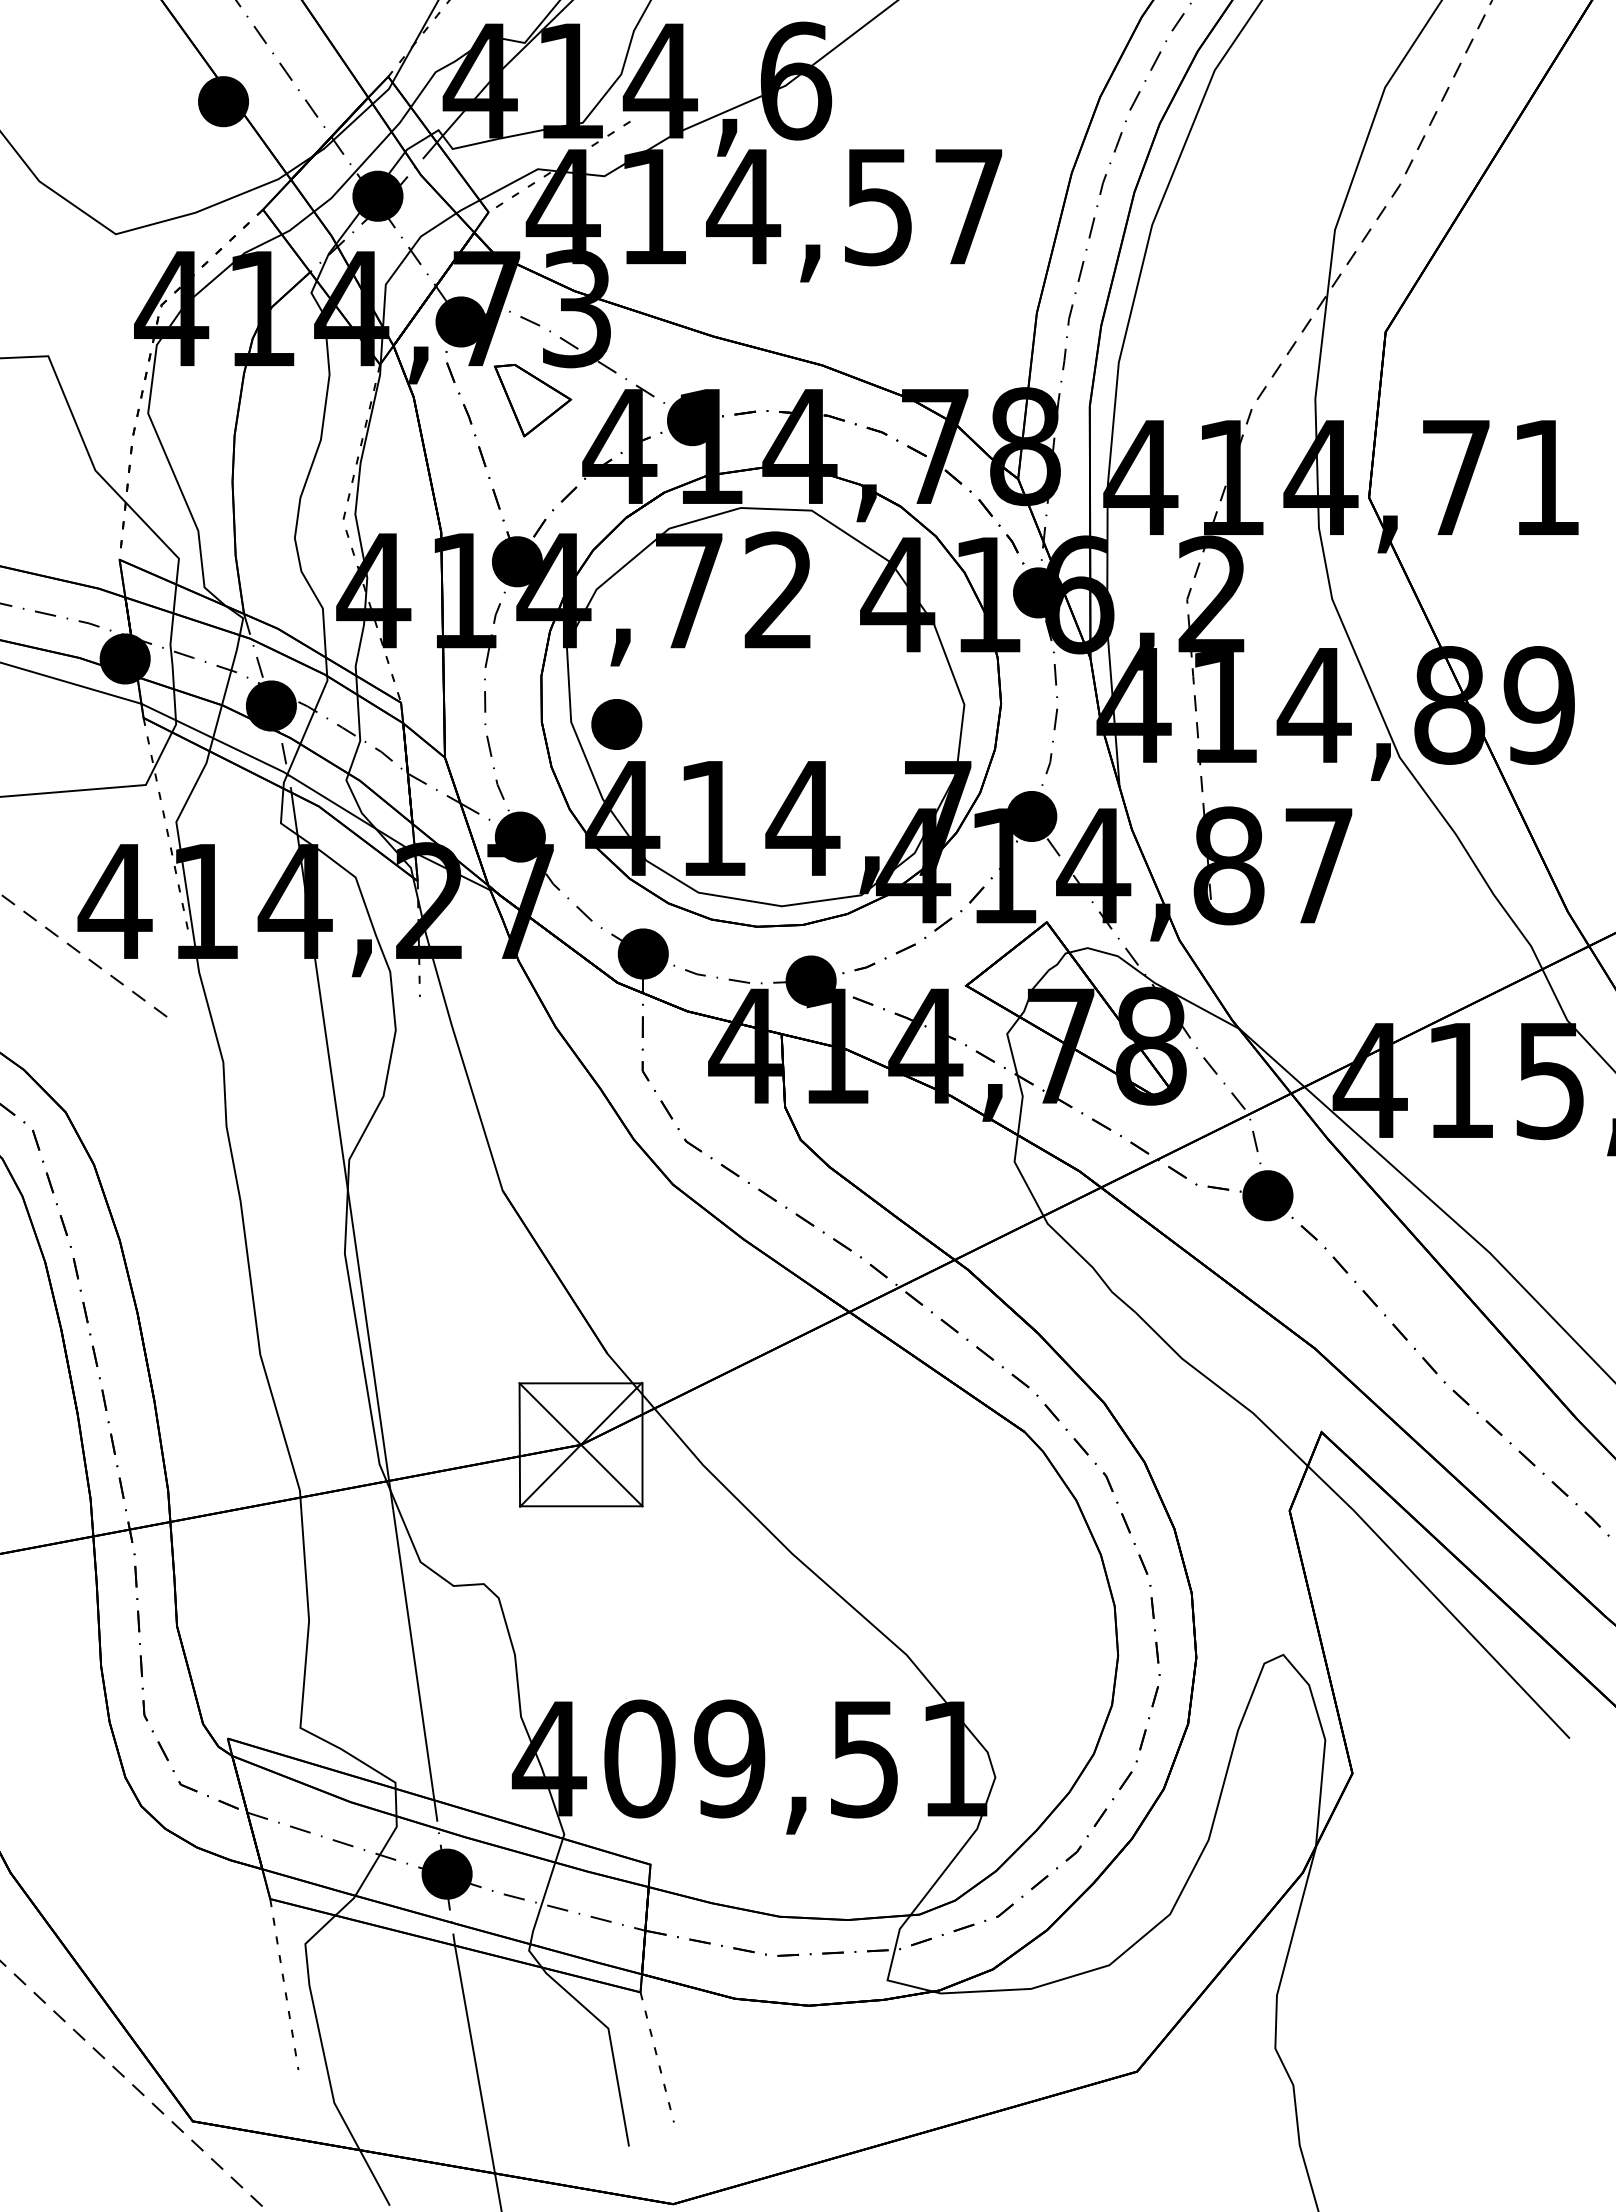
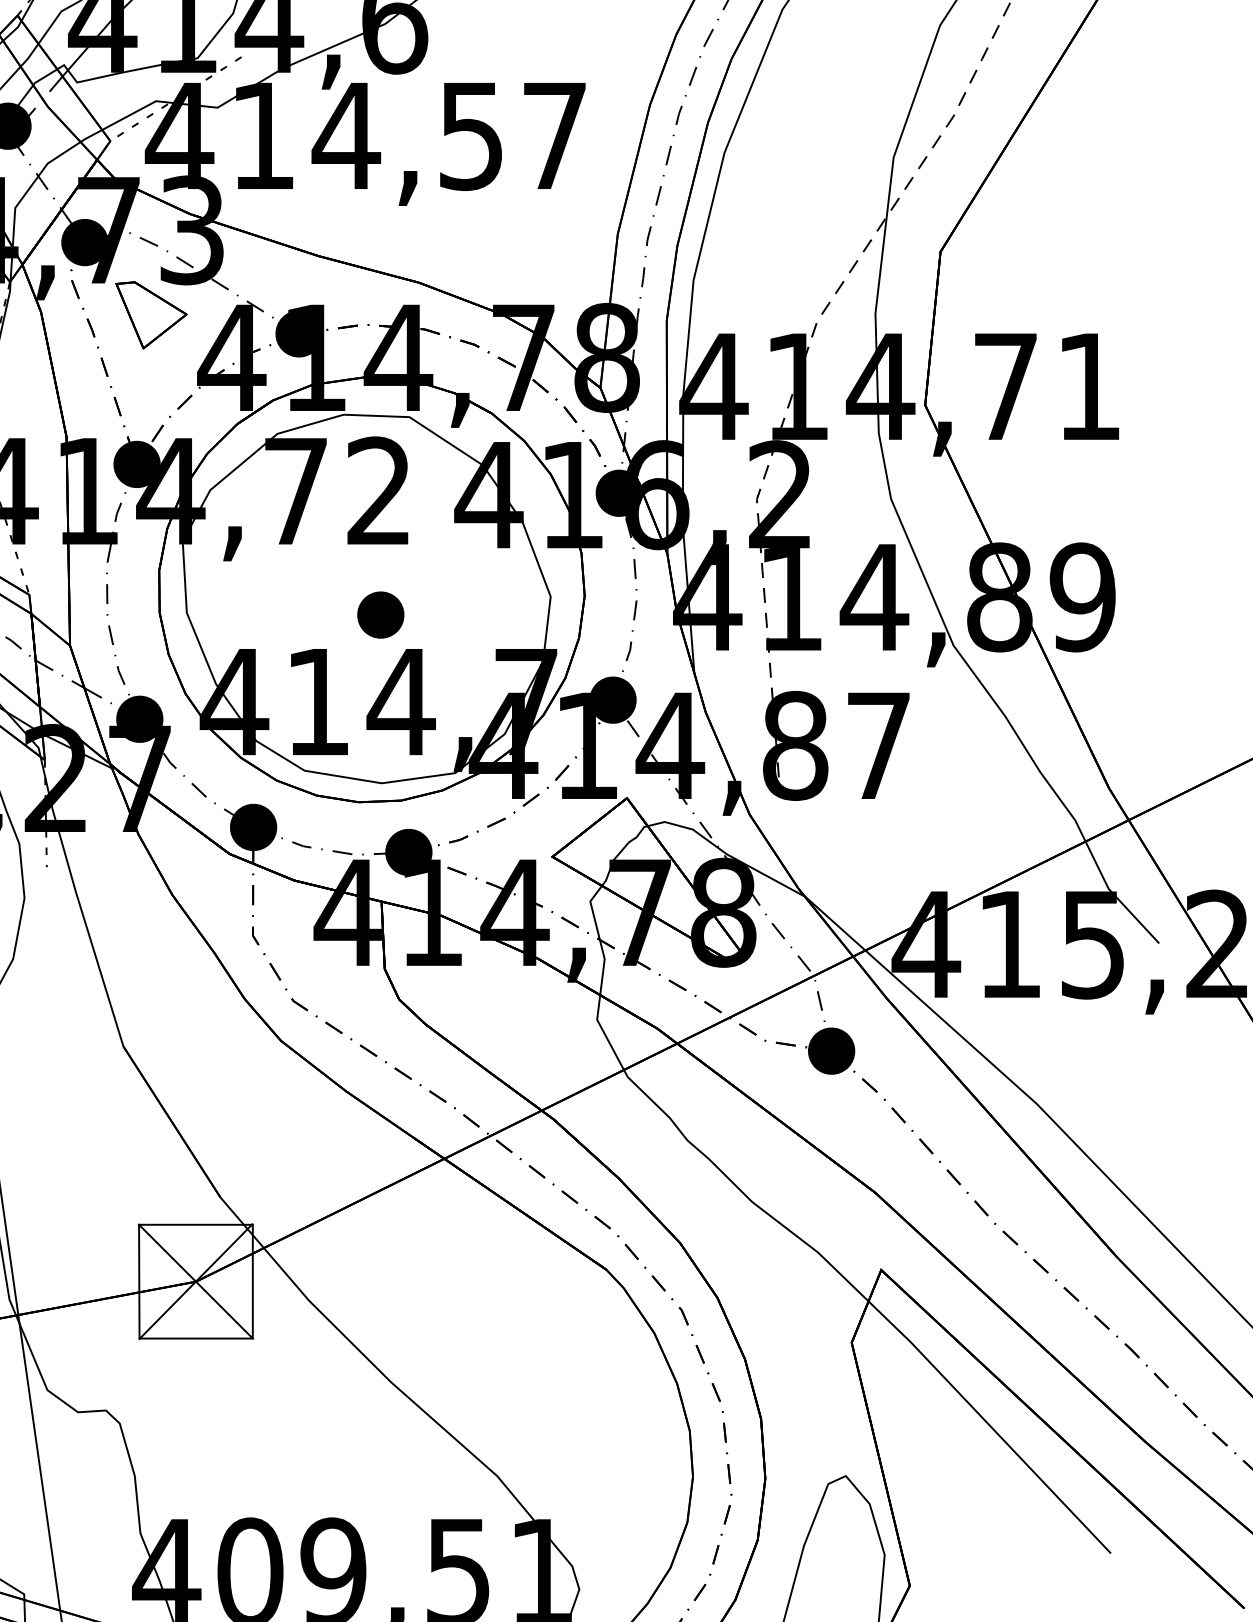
part: (616, 724) -> (380, 615), moved

